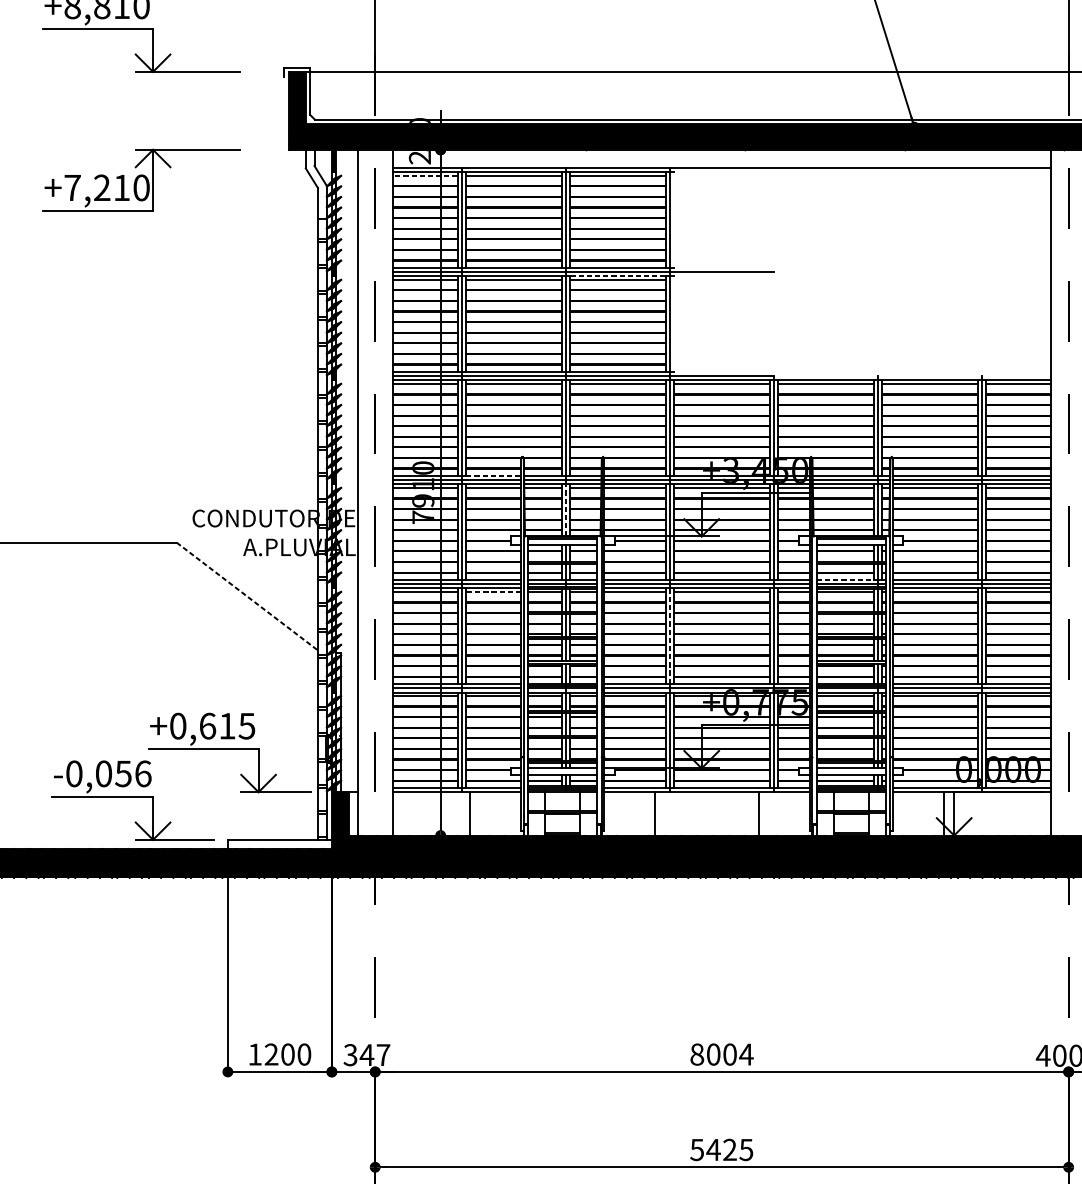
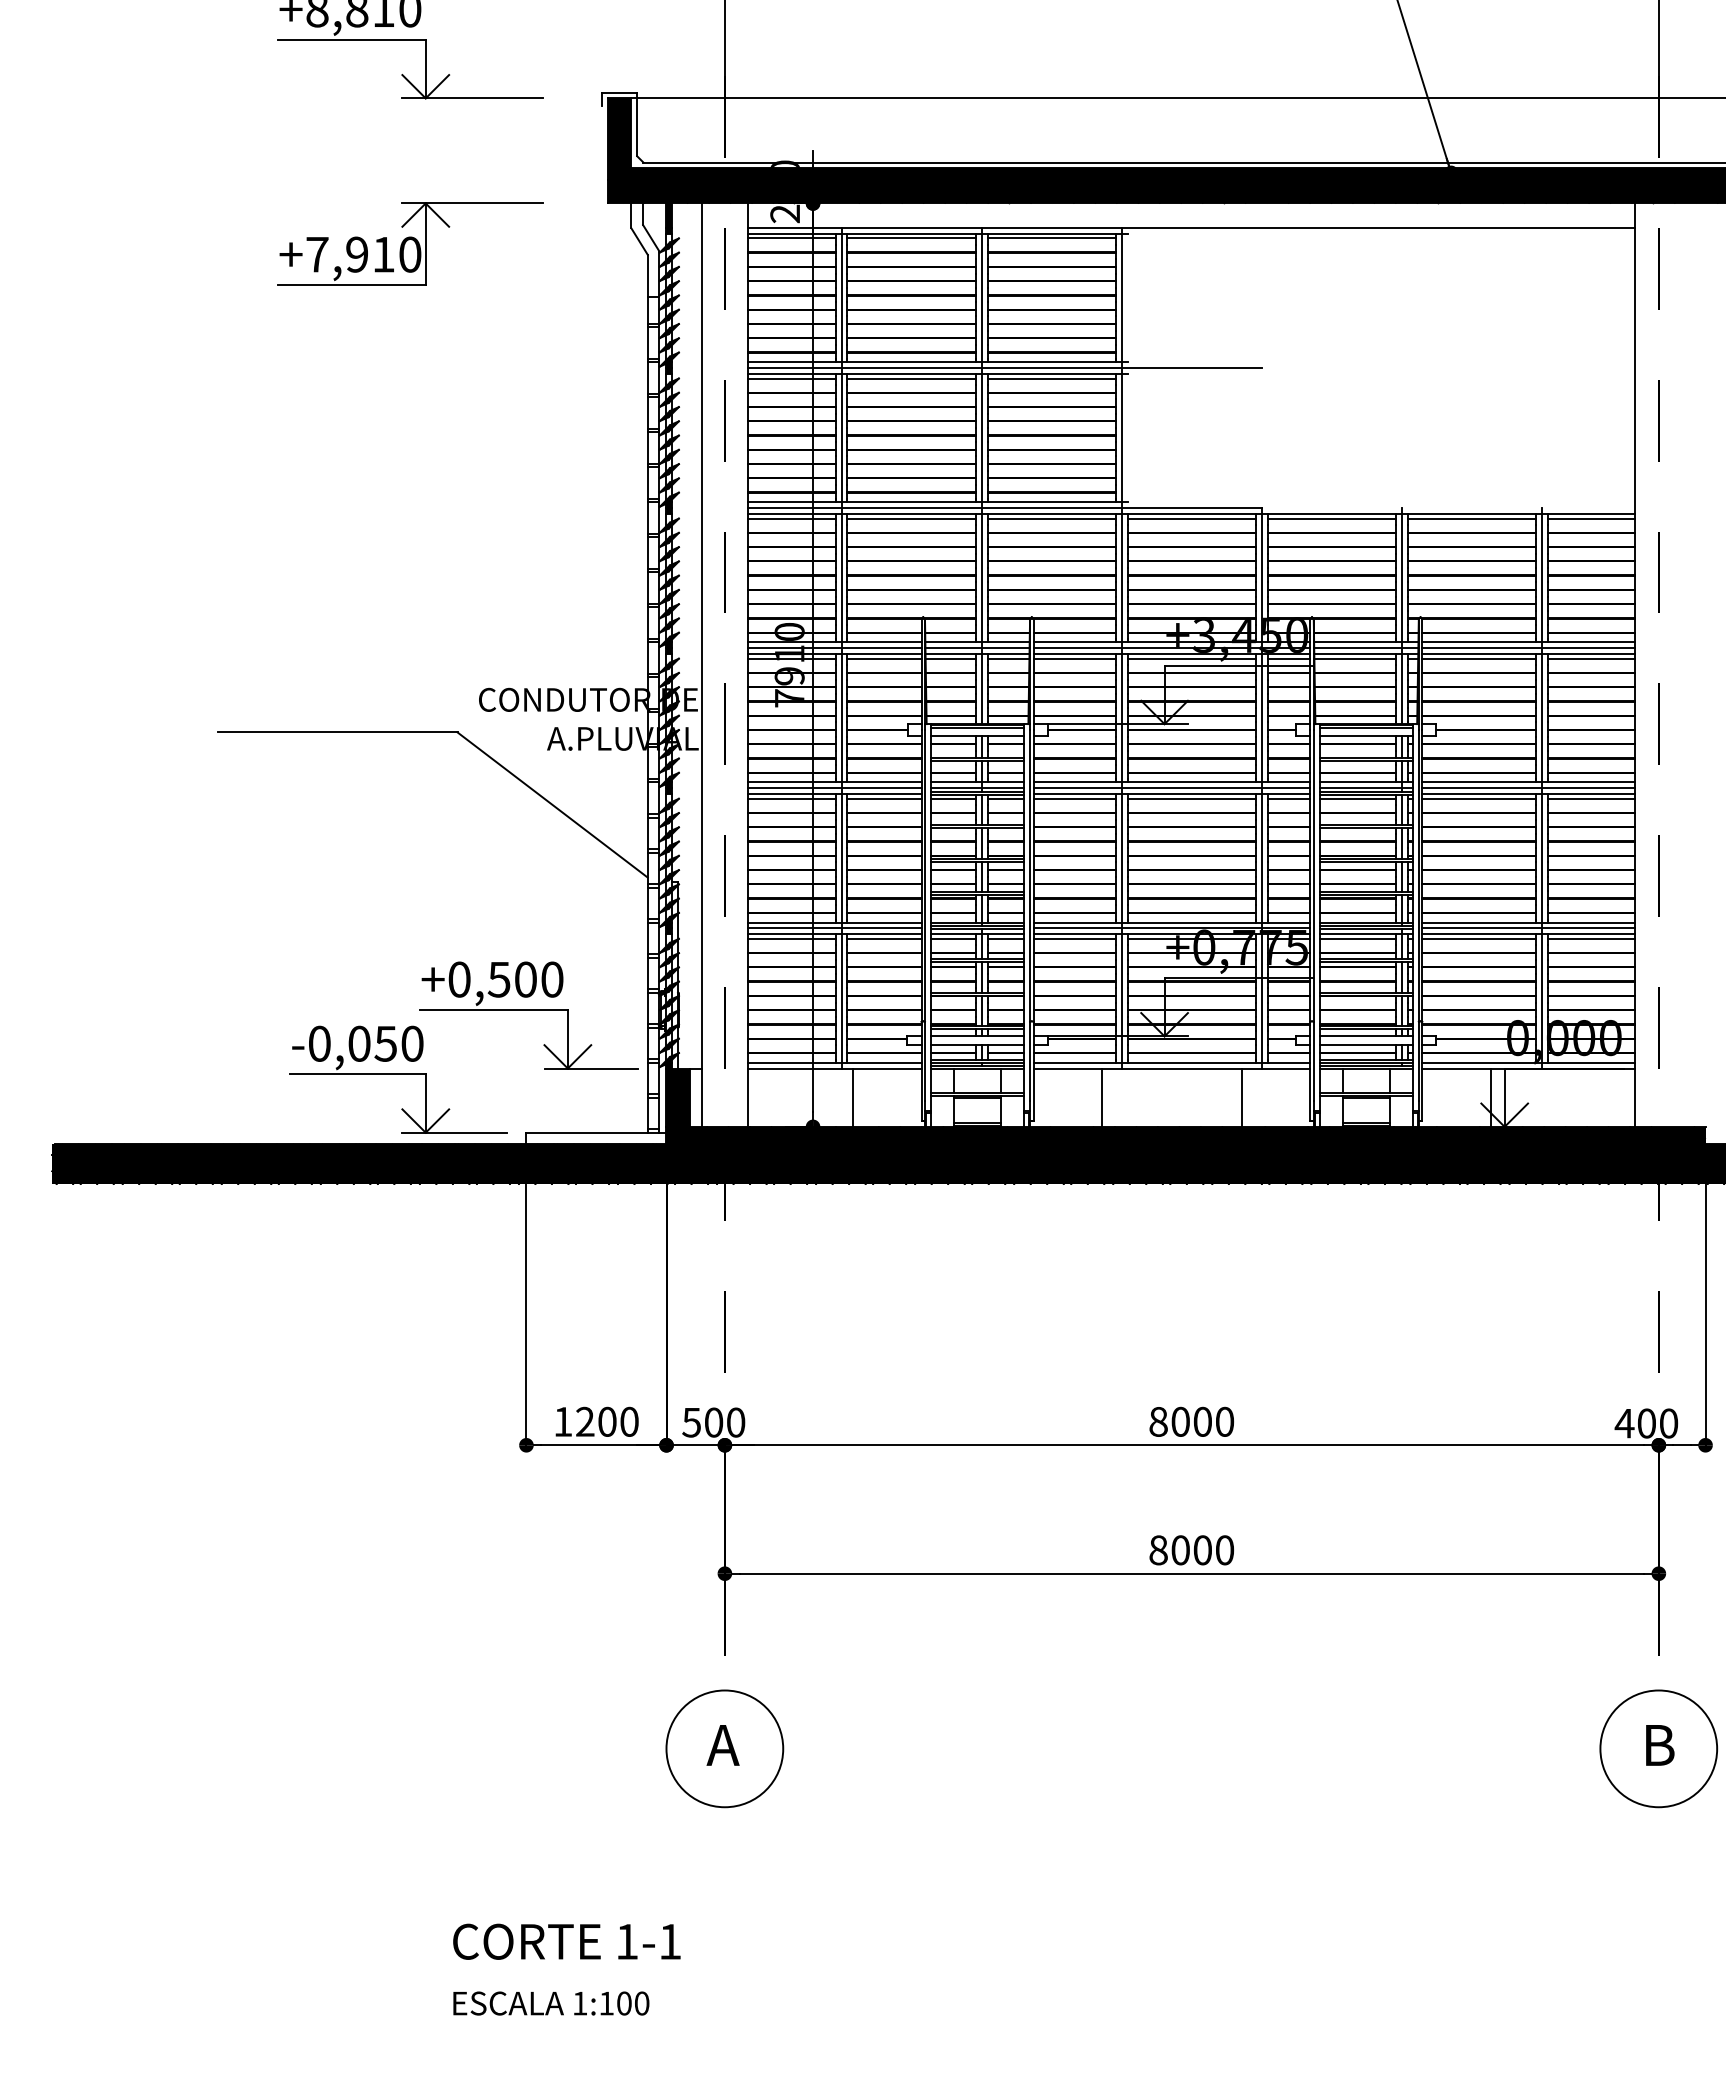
line: (424, 175) -> (791, 238), dashed -> solid
text: (102, 187) -> (357, 254), +7,210 -> +7,910
line: (617, 276) -> (1051, 373), dashed -> solid
line: (493, 475) -> (884, 642), dashed -> solid
line: (565, 510) -> (981, 688), dashed -> solid
line: (845, 579) -> (1358, 782), dashed -> solid
line: (492, 591) -> (883, 798), dashed -> solid
line: (247, 596) -> (552, 805), dashed -> solid
line: (669, 635) -> (1121, 857), dashed -> solid
text: (227, 726) -> (525, 979), +0,615 -> +0,500
text: (143, 773) -> (412, 1043), -0,056 -> -0,050
text: (746, 1054) -> (1224, 1421), 8004 -> 8000
text: (366, 1055) -> (713, 1422), 347 -> 500
text: (721, 1150) -> (1191, 1550), 5425 -> 8000

